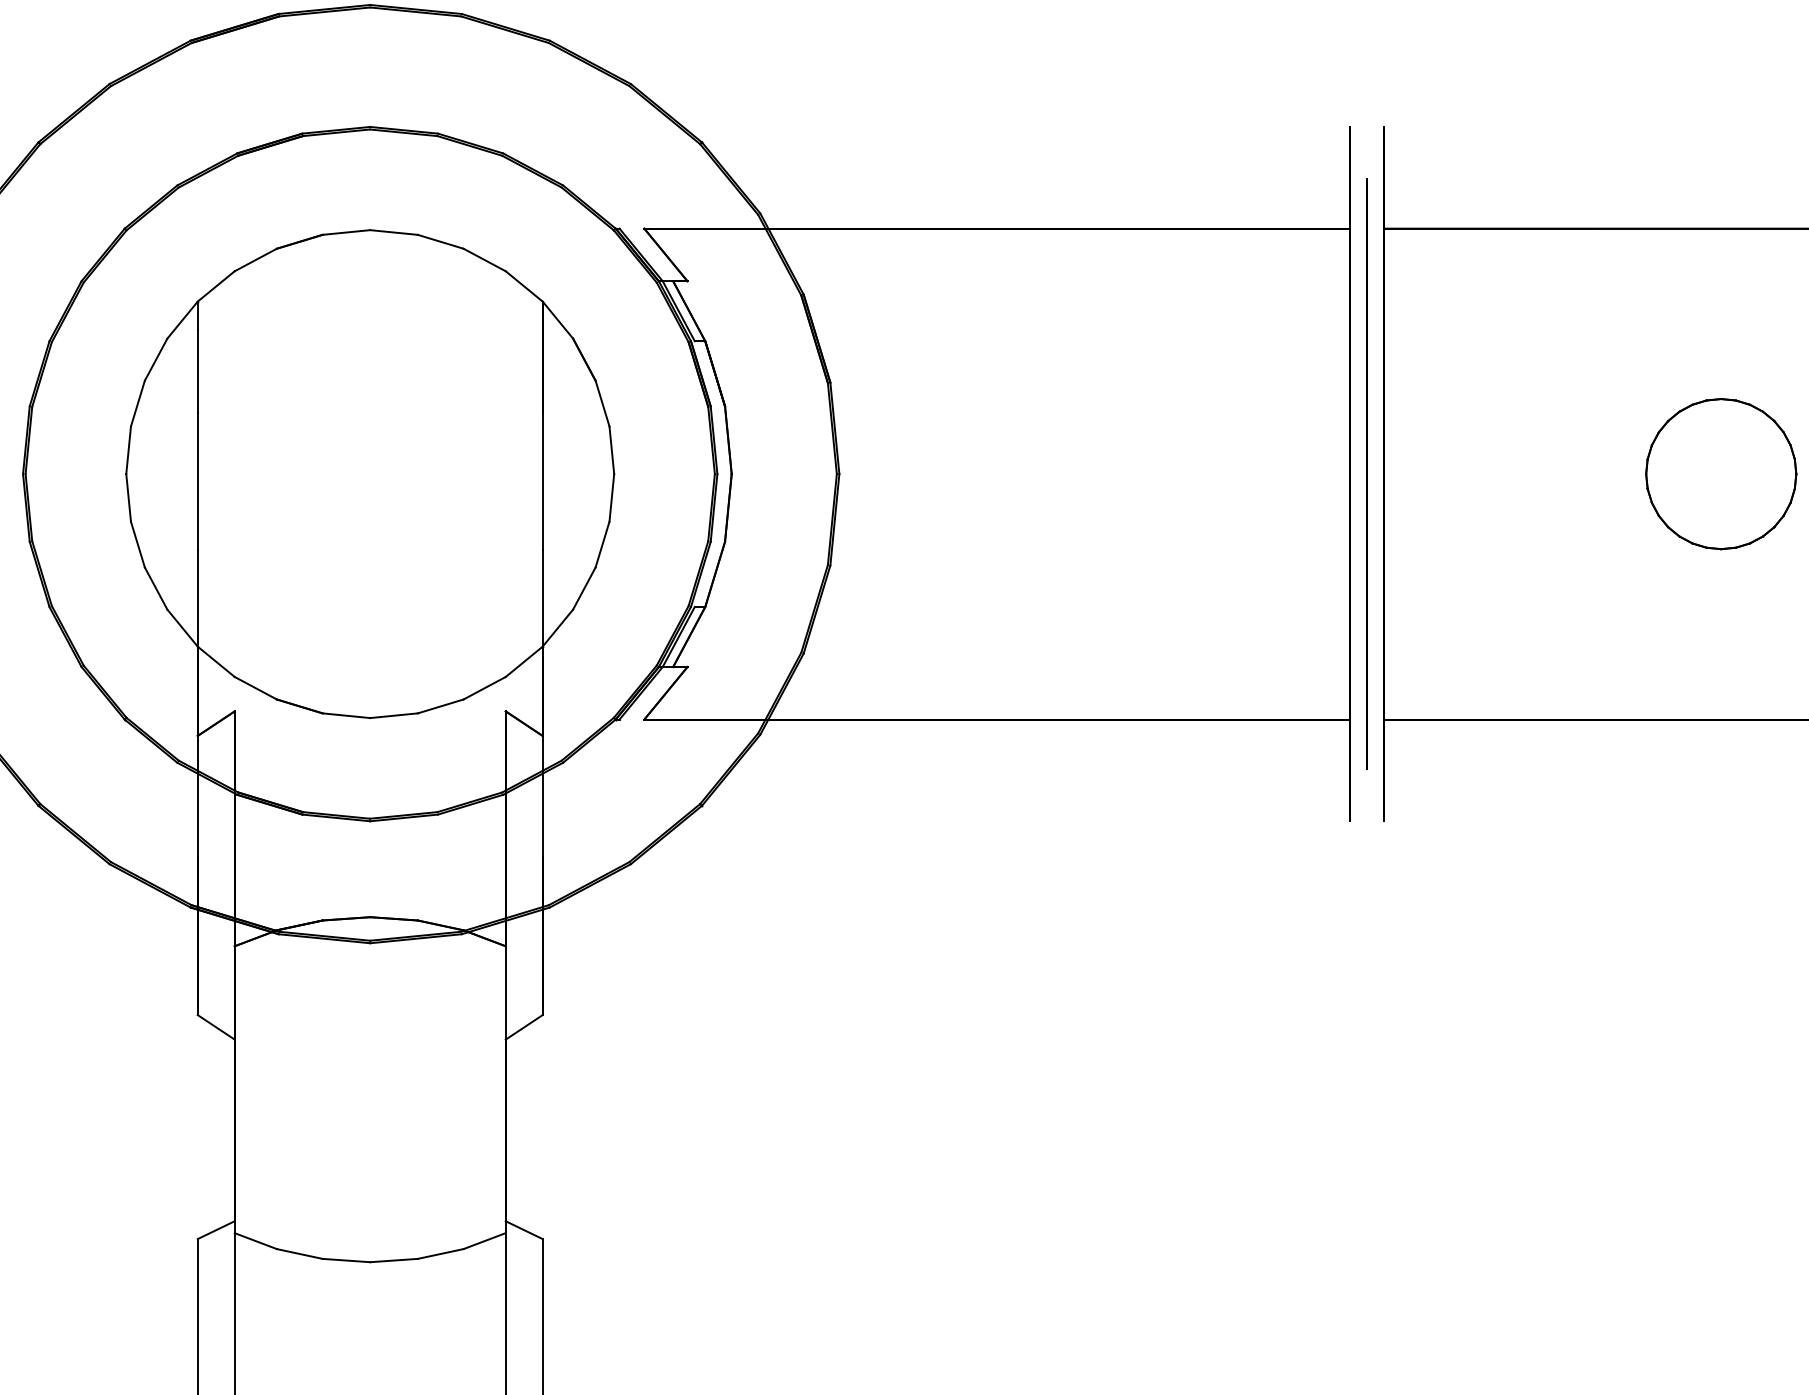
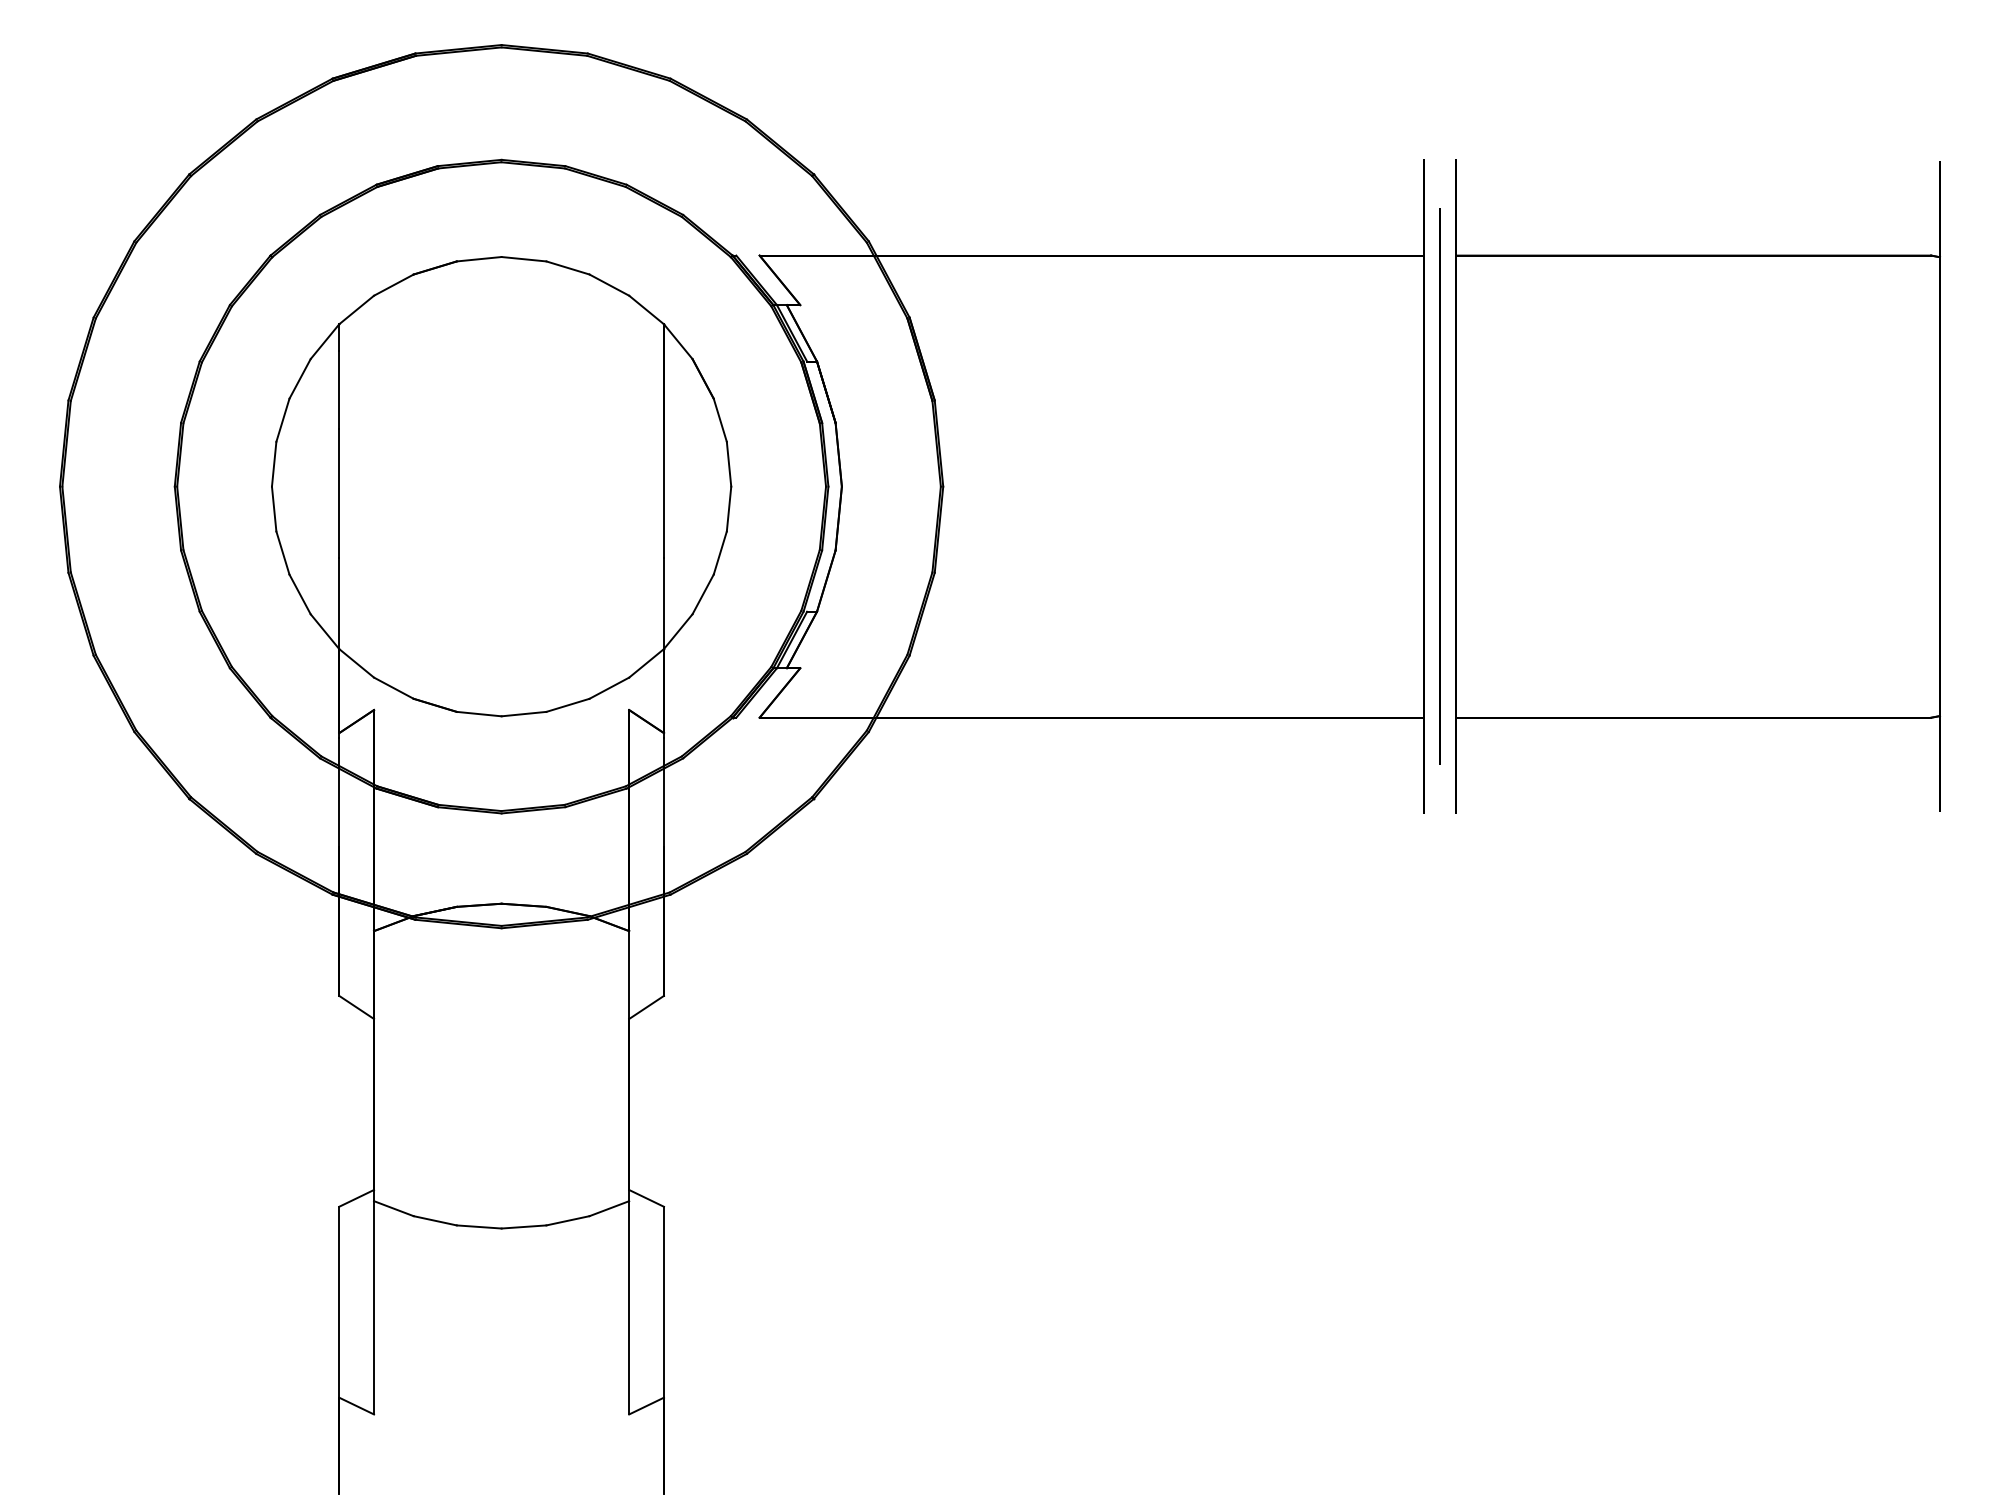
part: (1721, 473) -> (1773, 486), removed

